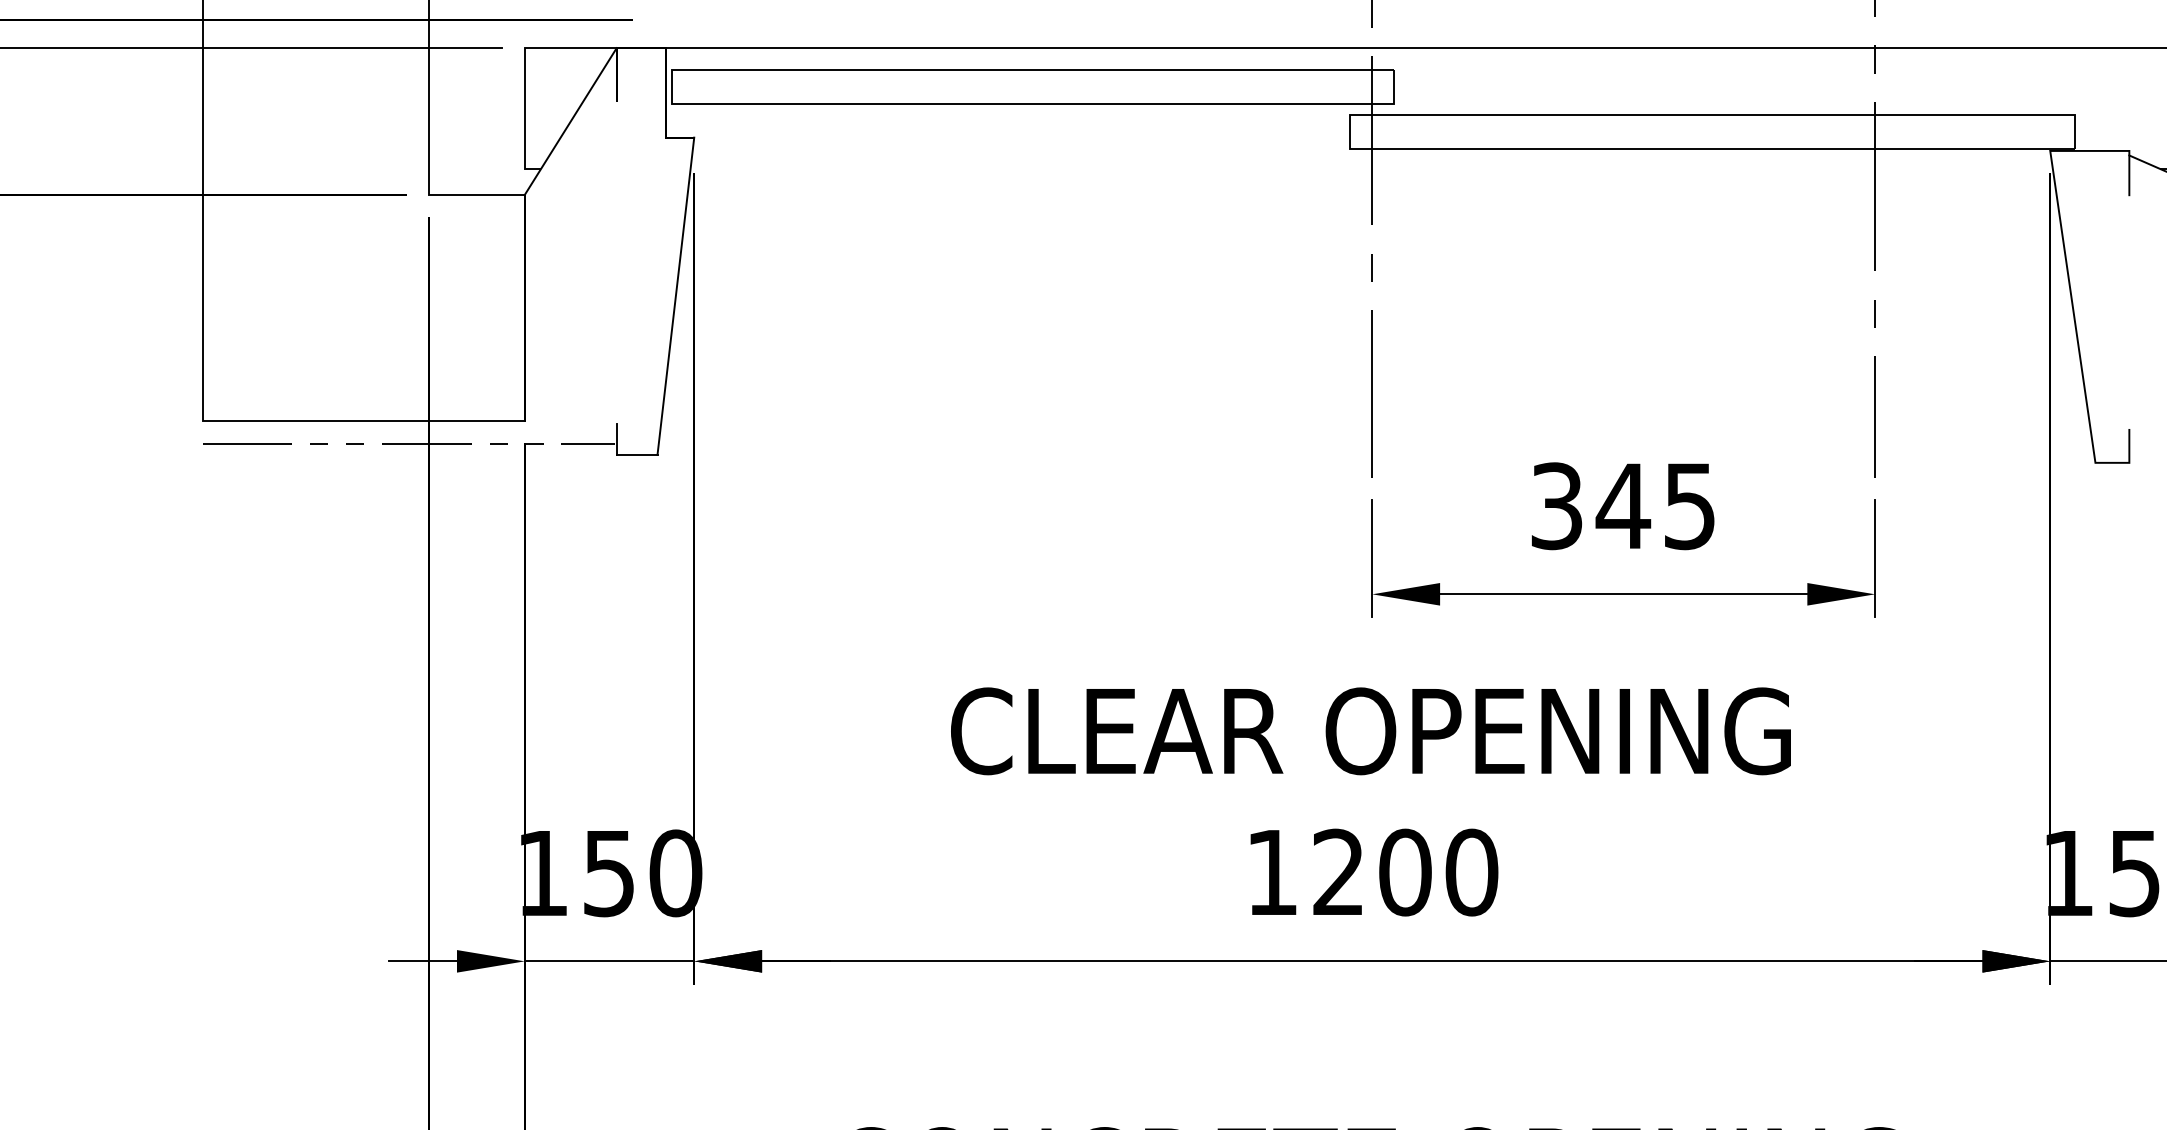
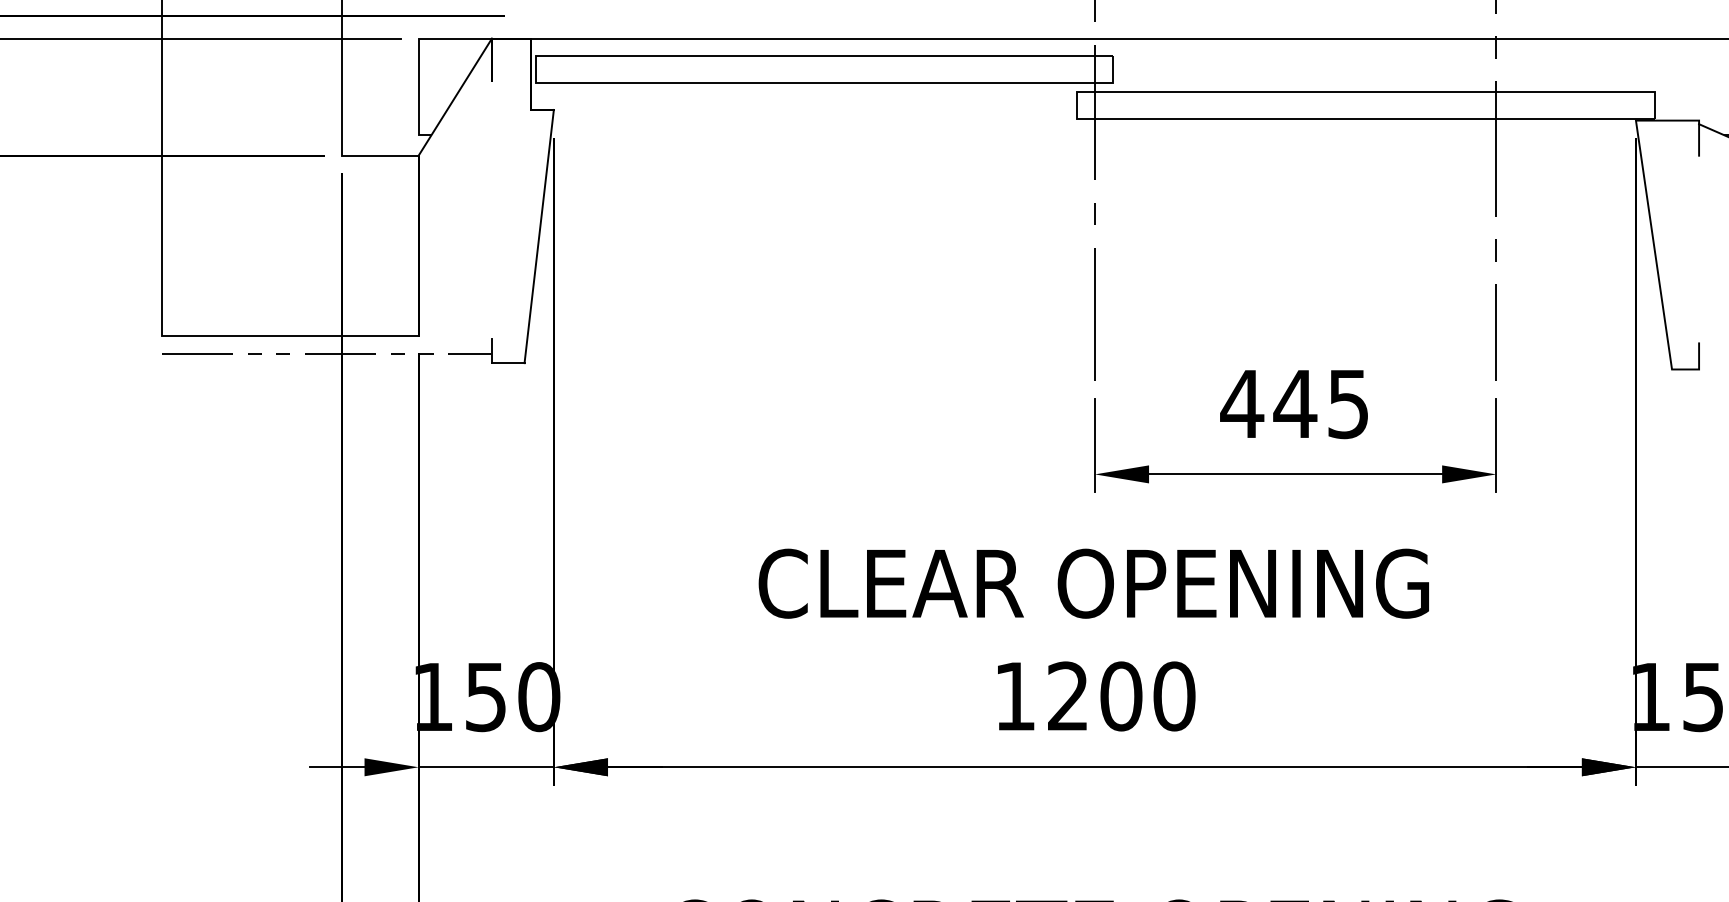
text: (1556, 506) -> (1241, 404), 345 -> 445

